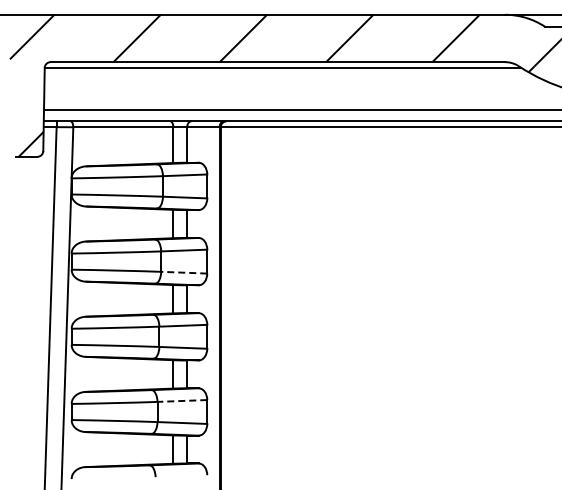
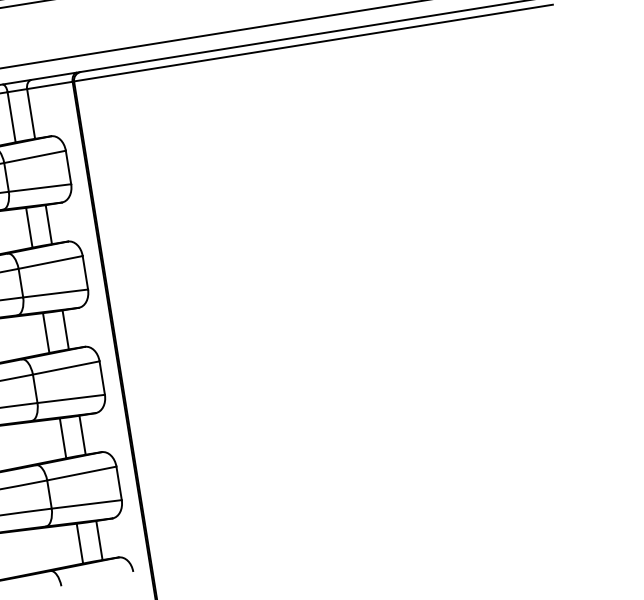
line: (183, 272) -> (54, 293), dashed -> solid
line: (182, 400) -> (81, 472), dashed -> solid

